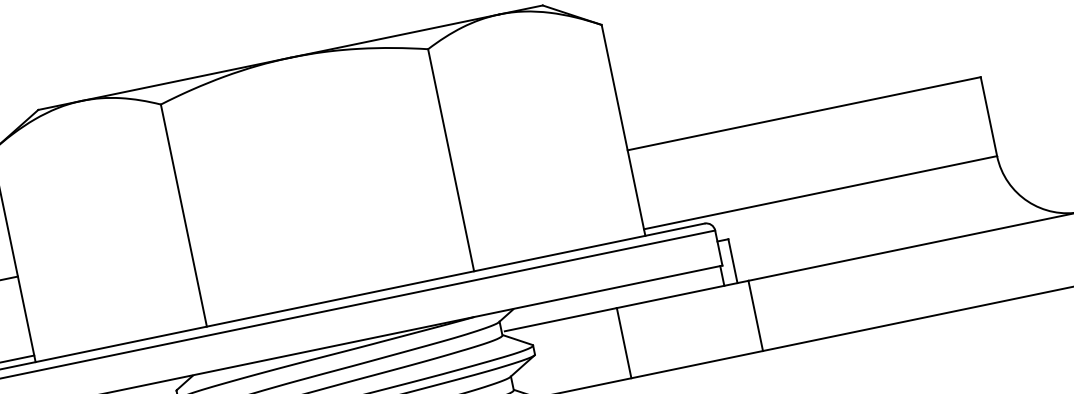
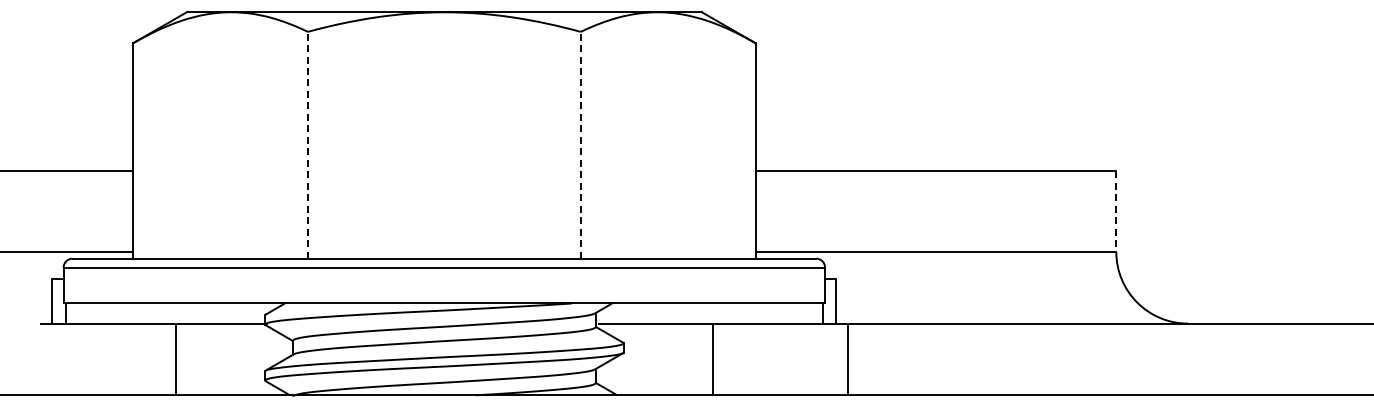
line: (989, 117) -> (1116, 212), solid -> dashed
line: (450, 159) -> (580, 144), solid -> dashed
line: (183, 214) -> (307, 144), solid -> dashed

